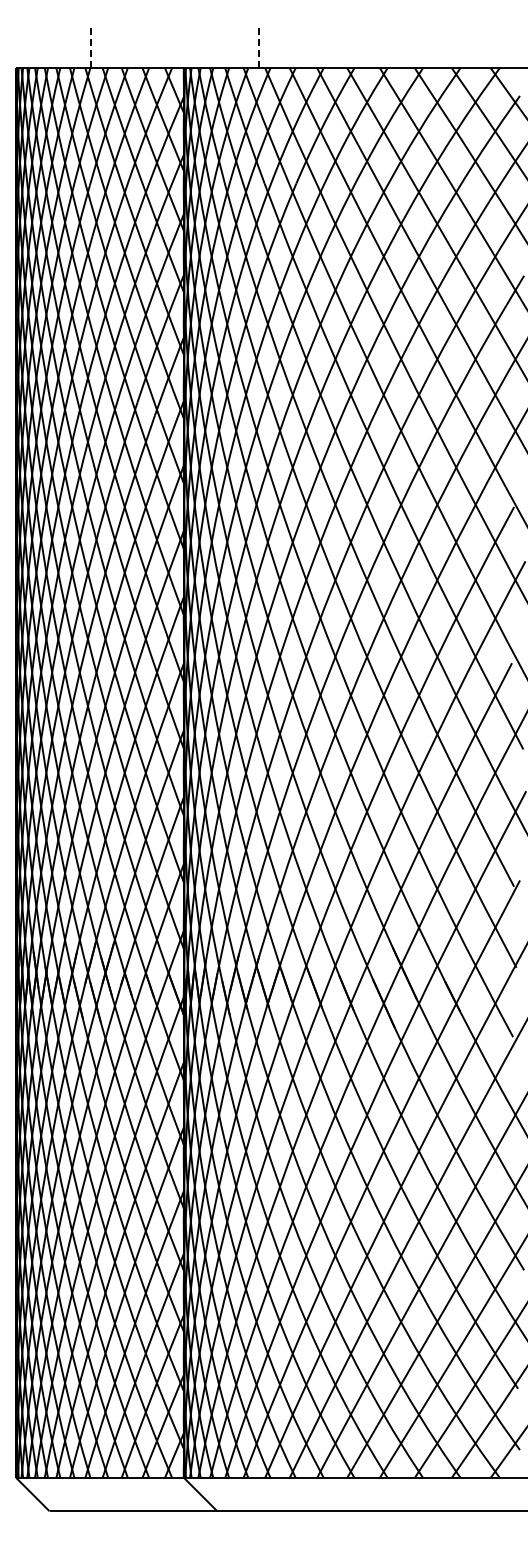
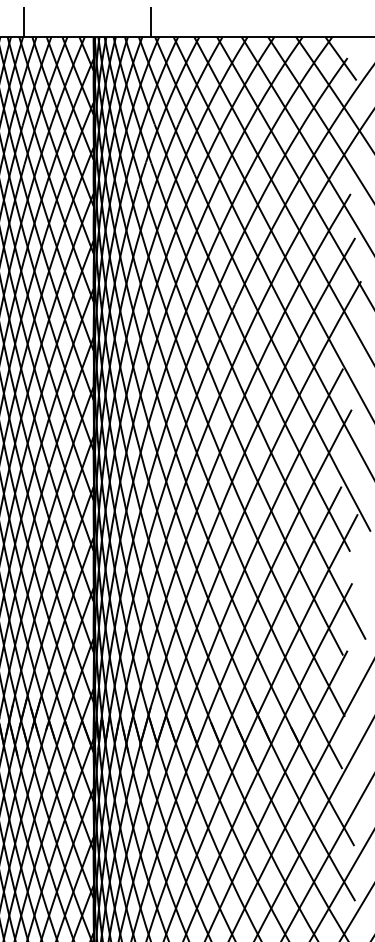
line: (91, 47) -> (23, 21), dashed -> solid
line: (259, 47) -> (150, 21), dashed -> solid

